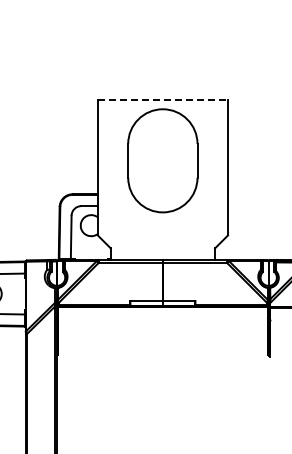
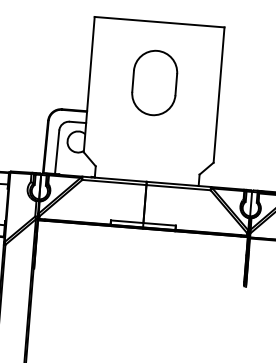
line: (163, 99) -> (160, 22), dashed -> solid
part: (162, 160) -> (154, 82), size x0.62

